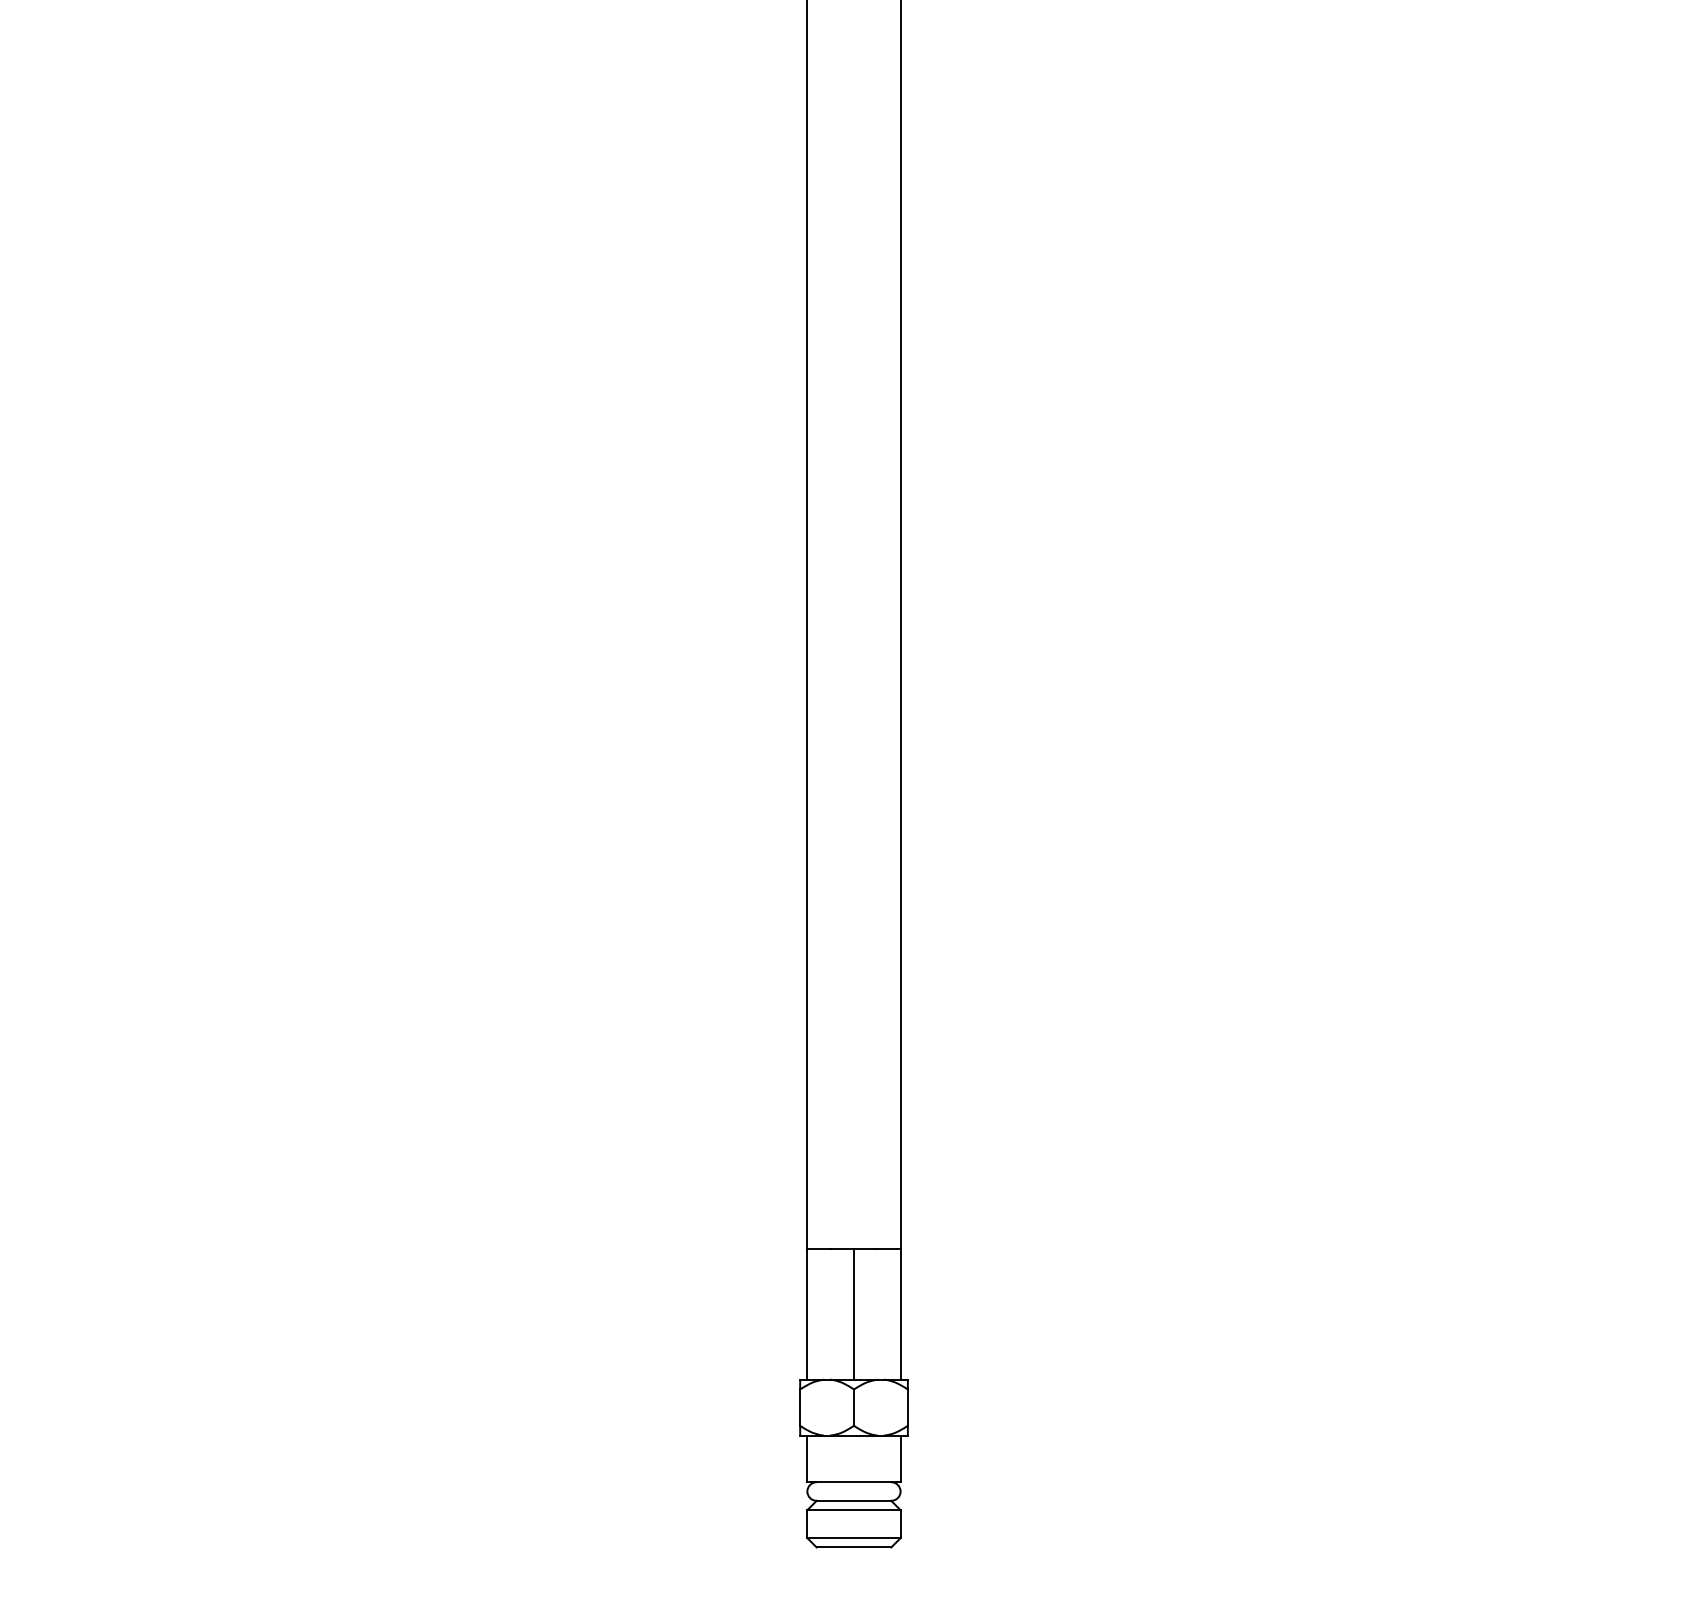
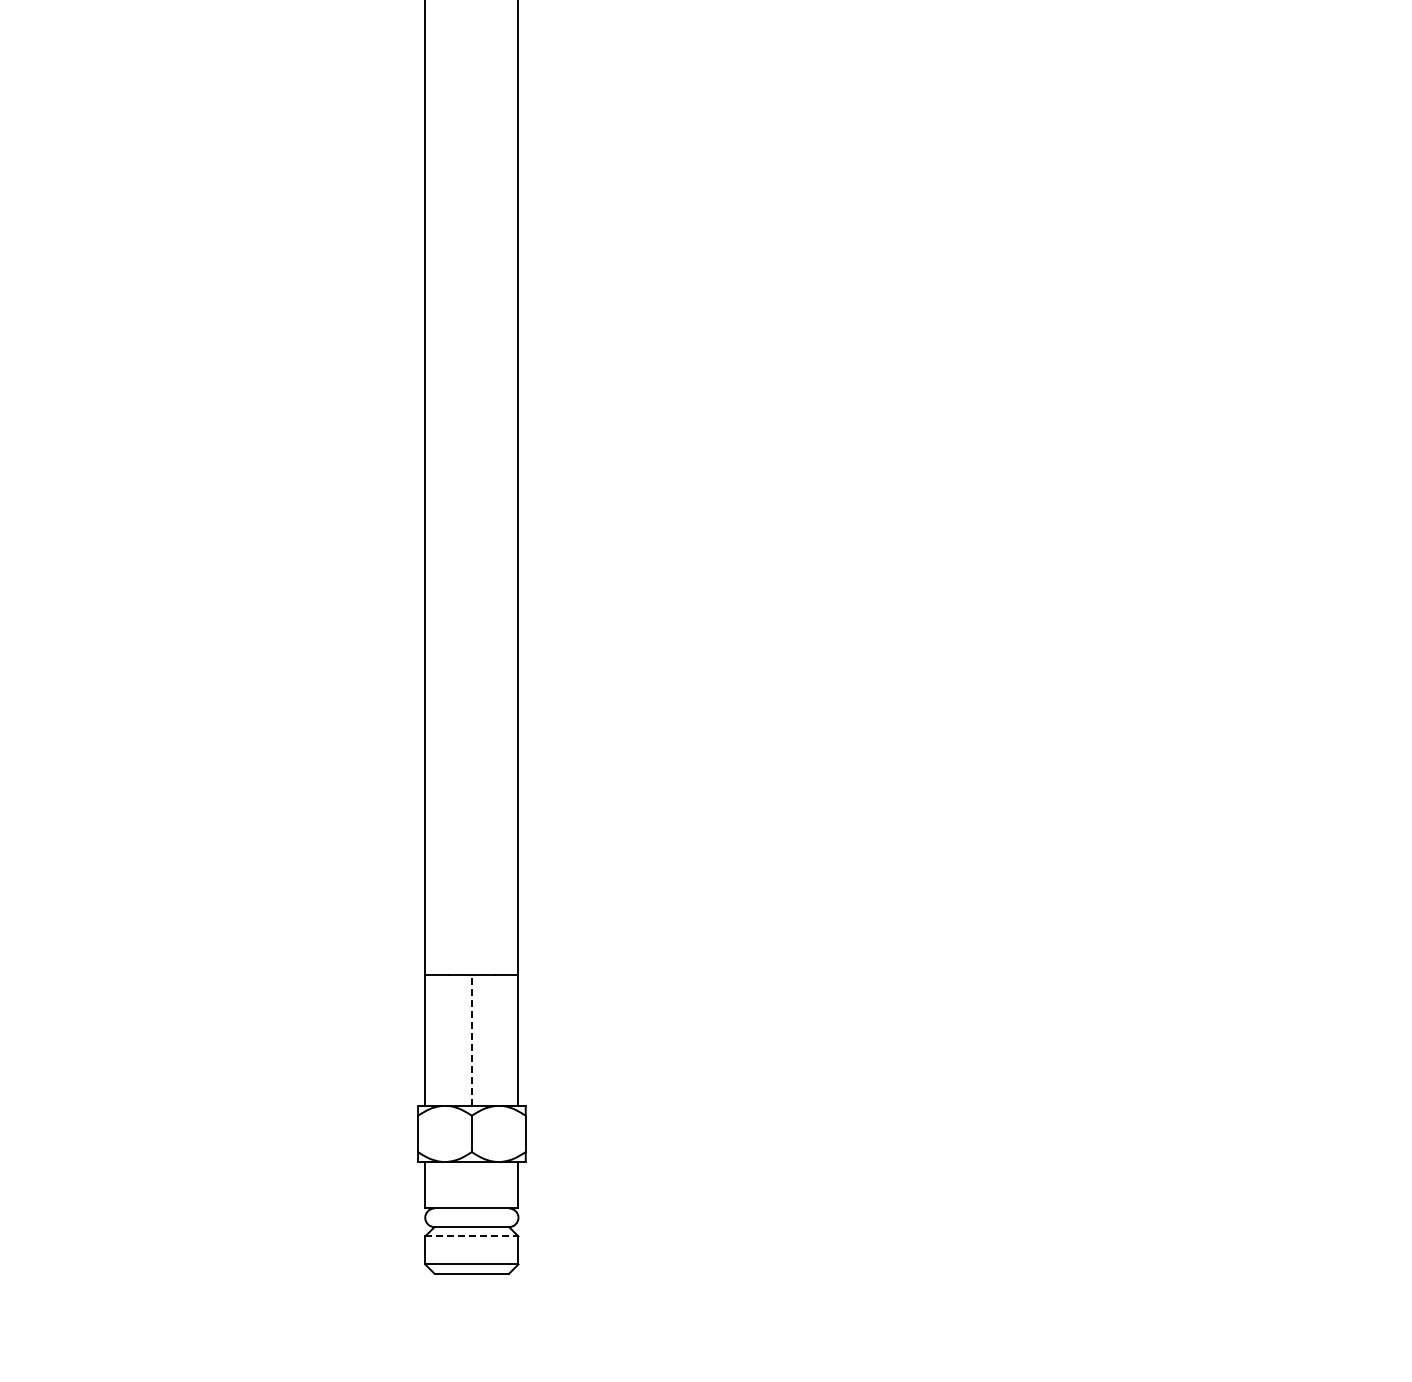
line: (853, 1313) -> (471, 1039), solid -> dashed
line: (853, 1510) -> (471, 1236), solid -> dashed

